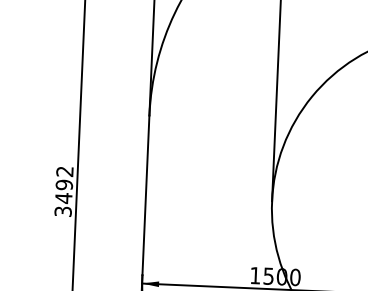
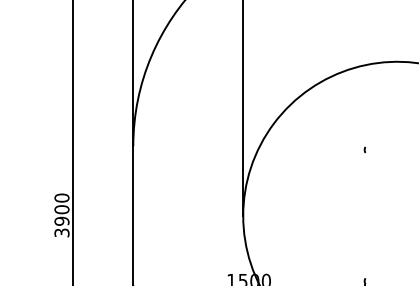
text: (63, 184) -> (61, 209), 3492 -> 3900

